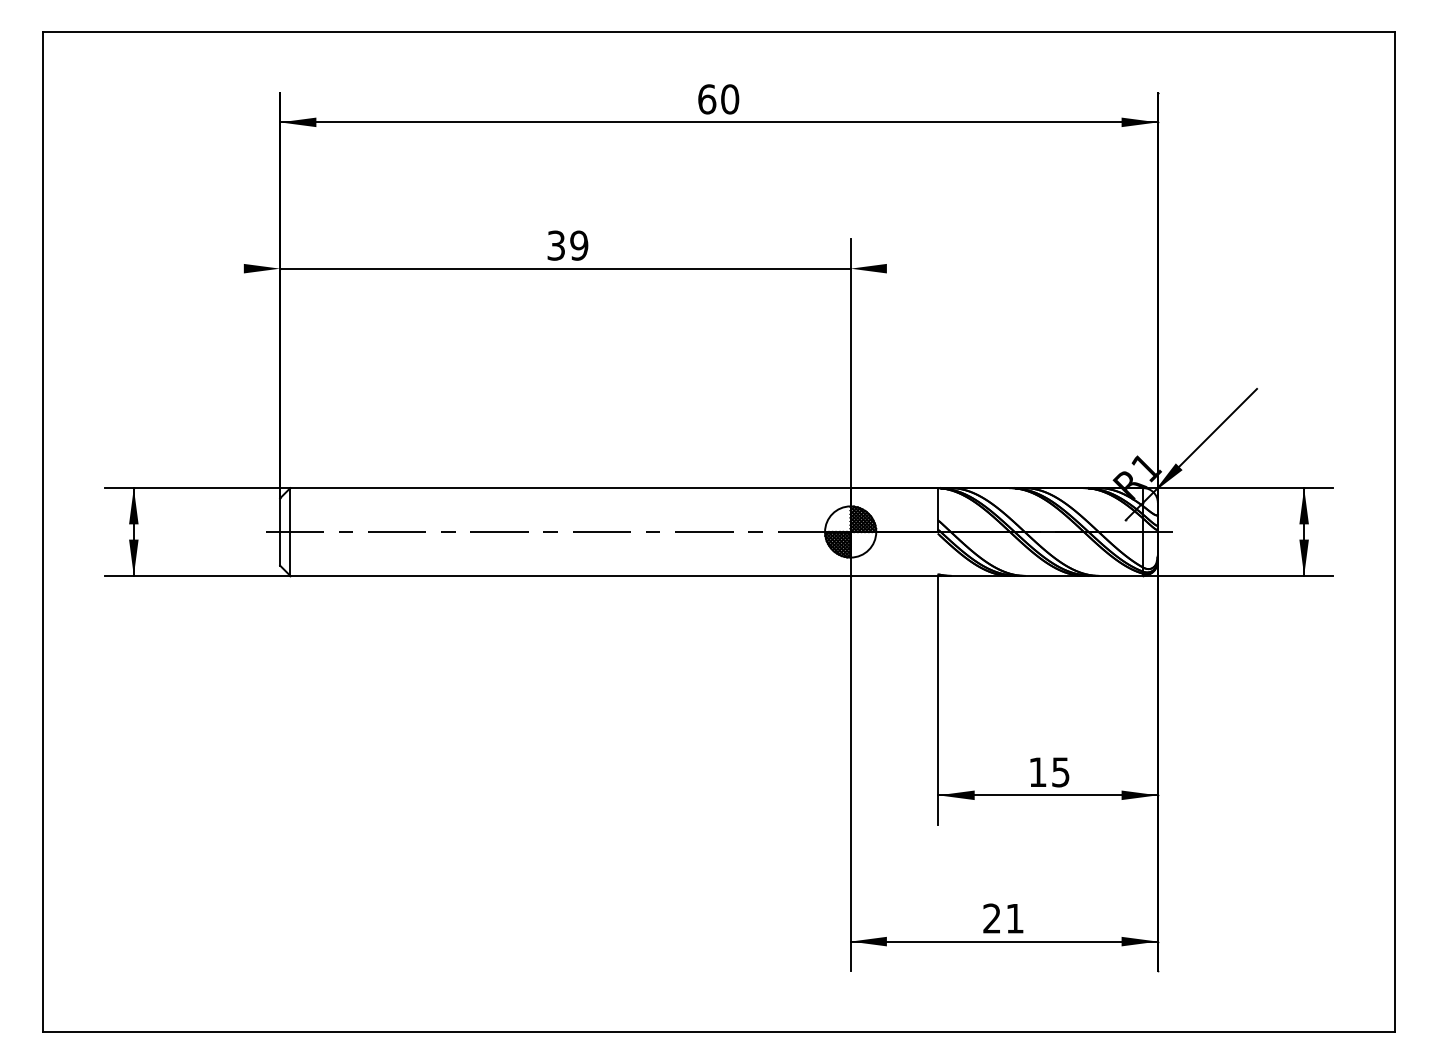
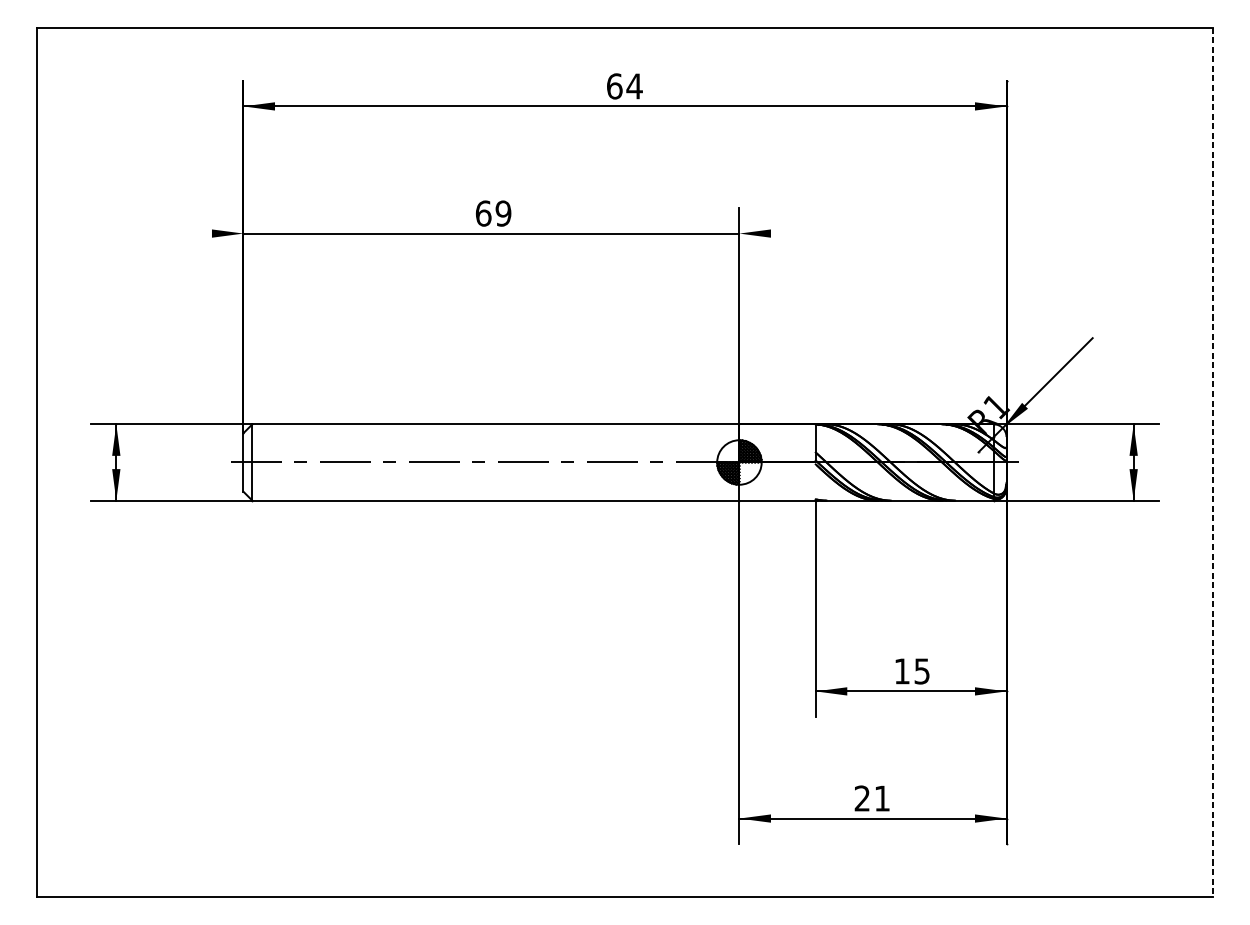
text: (729, 99) -> (634, 86), 60 -> 64
text: (556, 245) -> (483, 213), 39 -> 69
line: (1394, 532) -> (1212, 462), solid -> dashed

